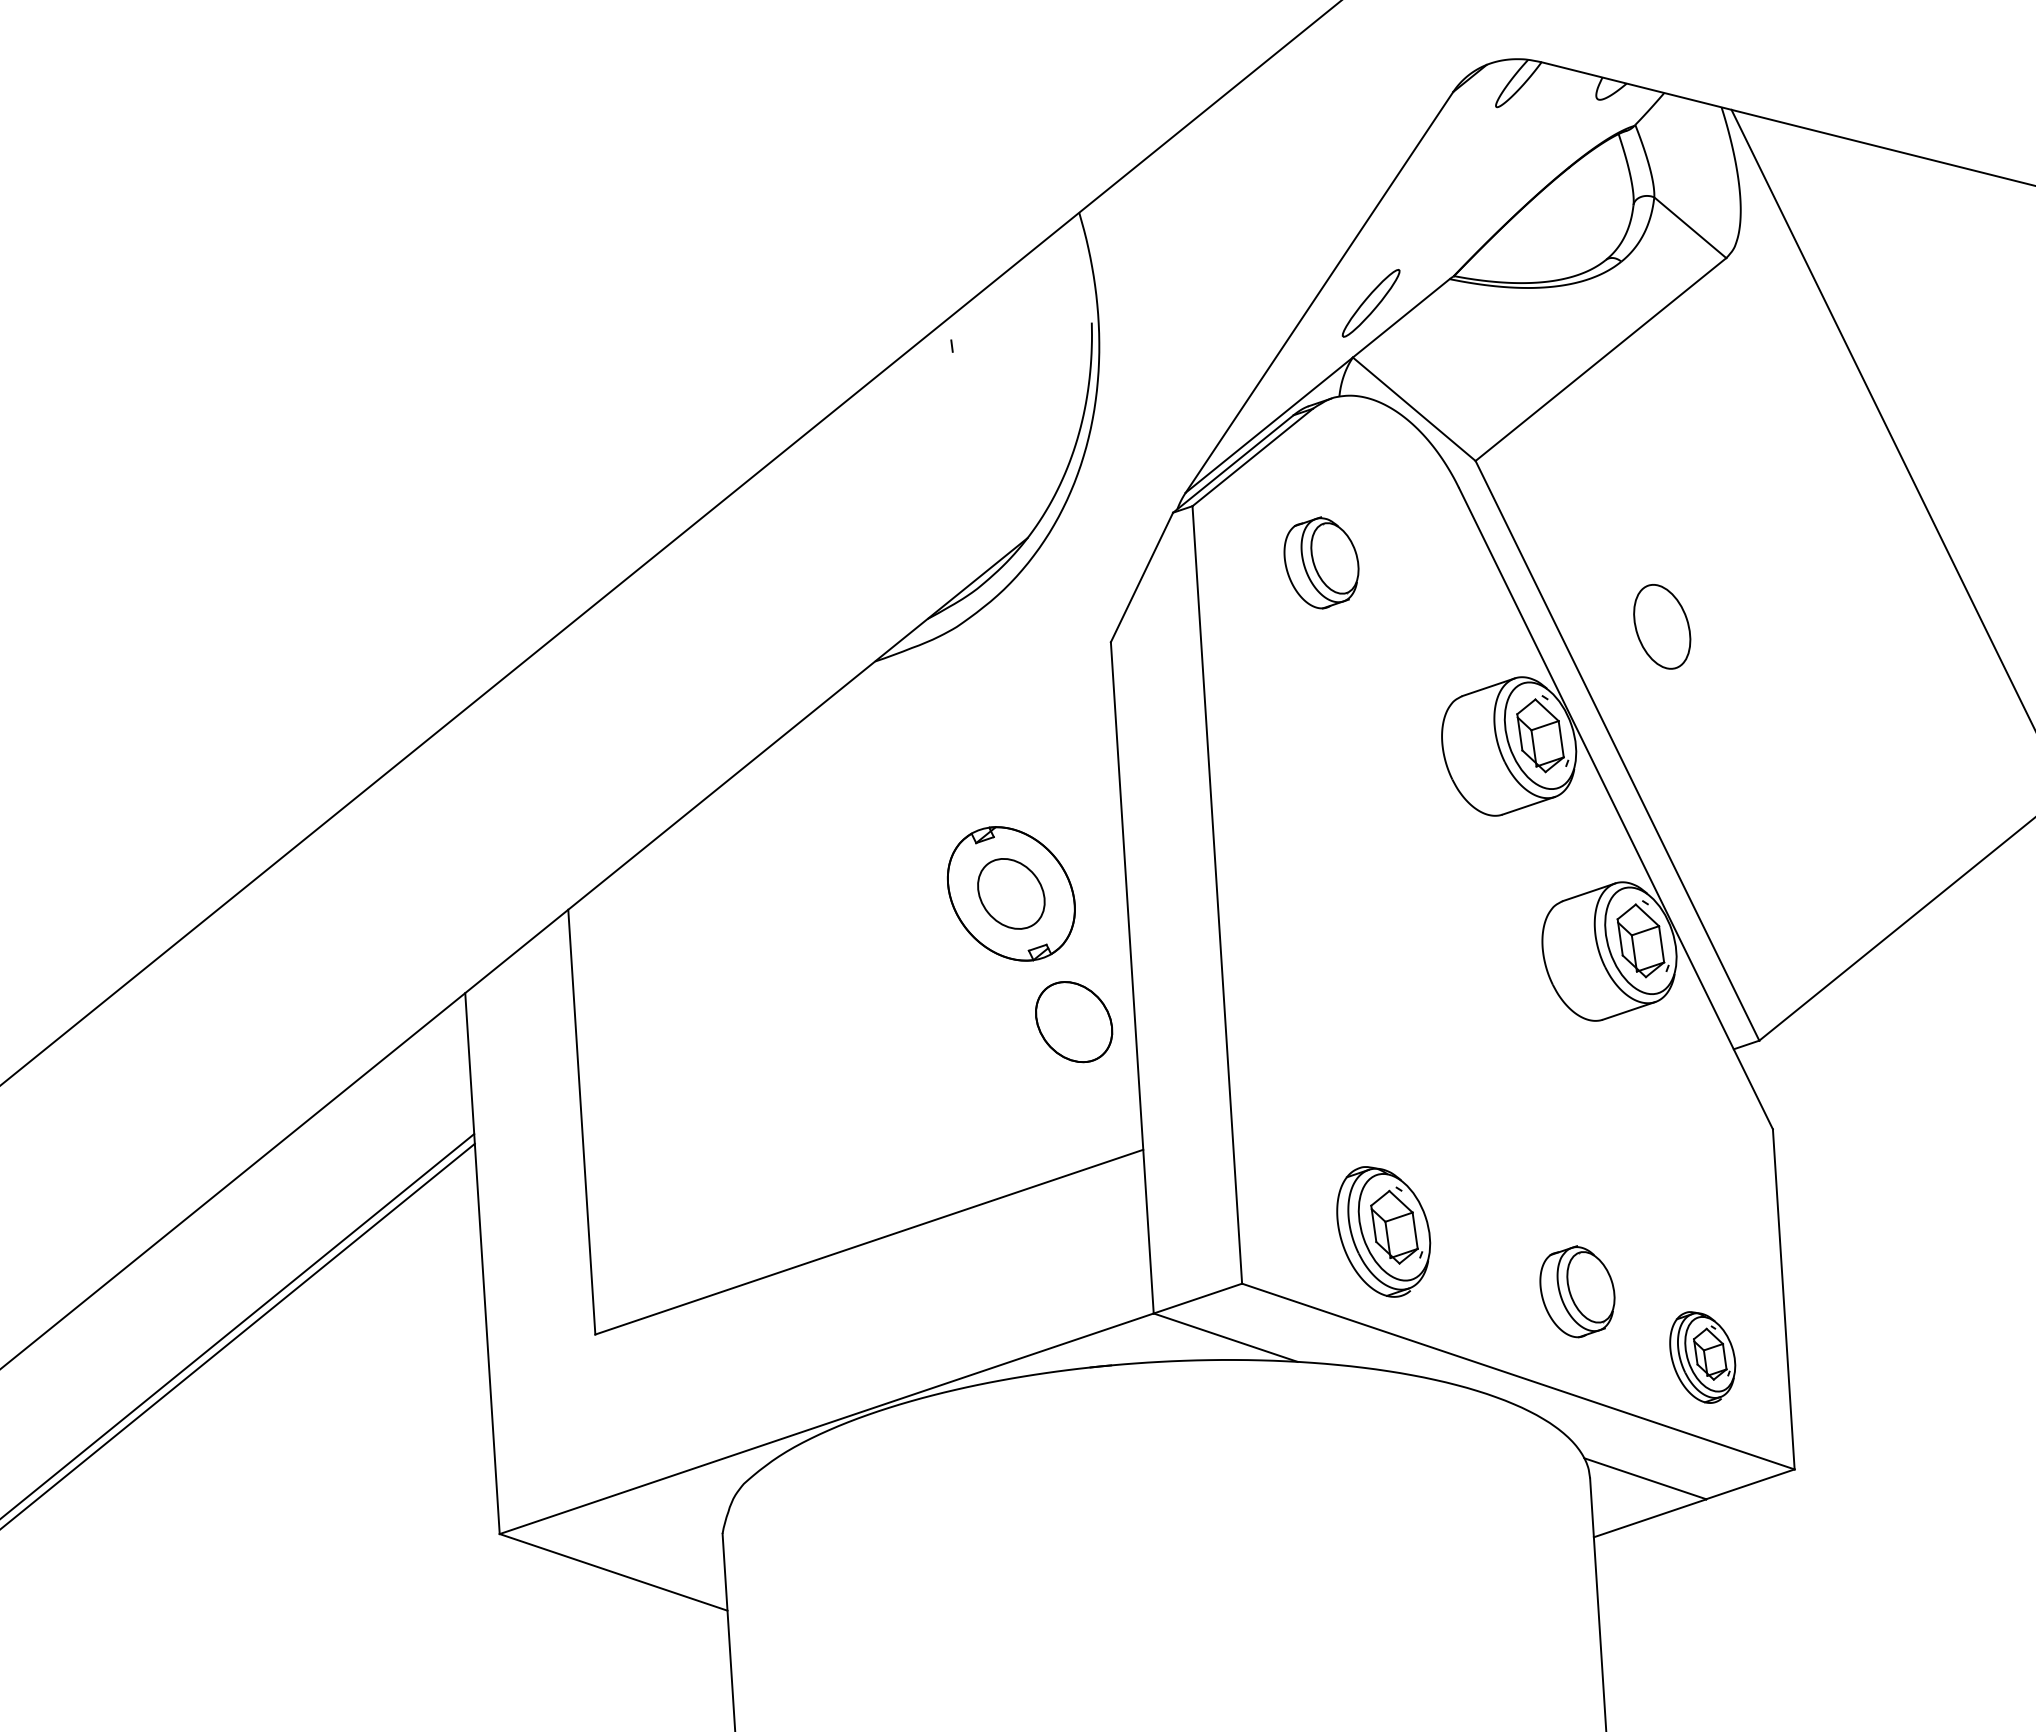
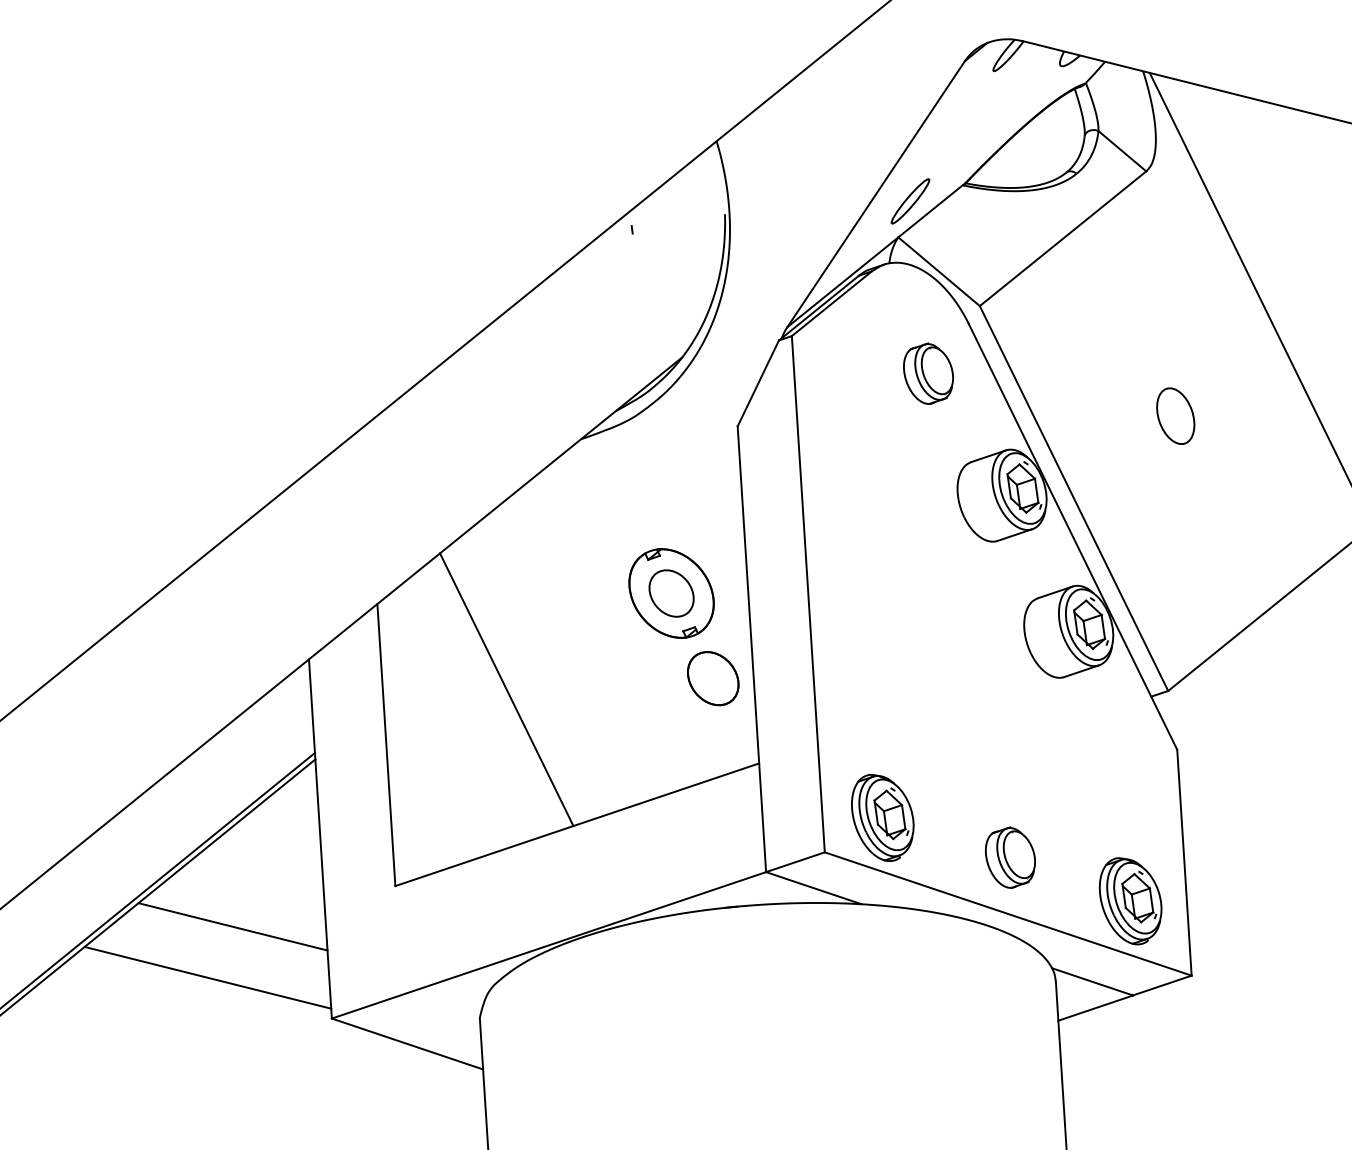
part: (1321, 562) -> (928, 373), moved
part: (1661, 625) -> (1175, 415), moved
line: (762, 1038) -> (506, 689), added
part: (1383, 1231) -> (882, 817), moved
part: (1577, 1291) -> (1010, 857), moved
part: (1702, 1357) -> (1130, 901), size x1.43
line: (350, 1395) -> (232, 926), added
line: (312, 1472) -> (207, 977), added

